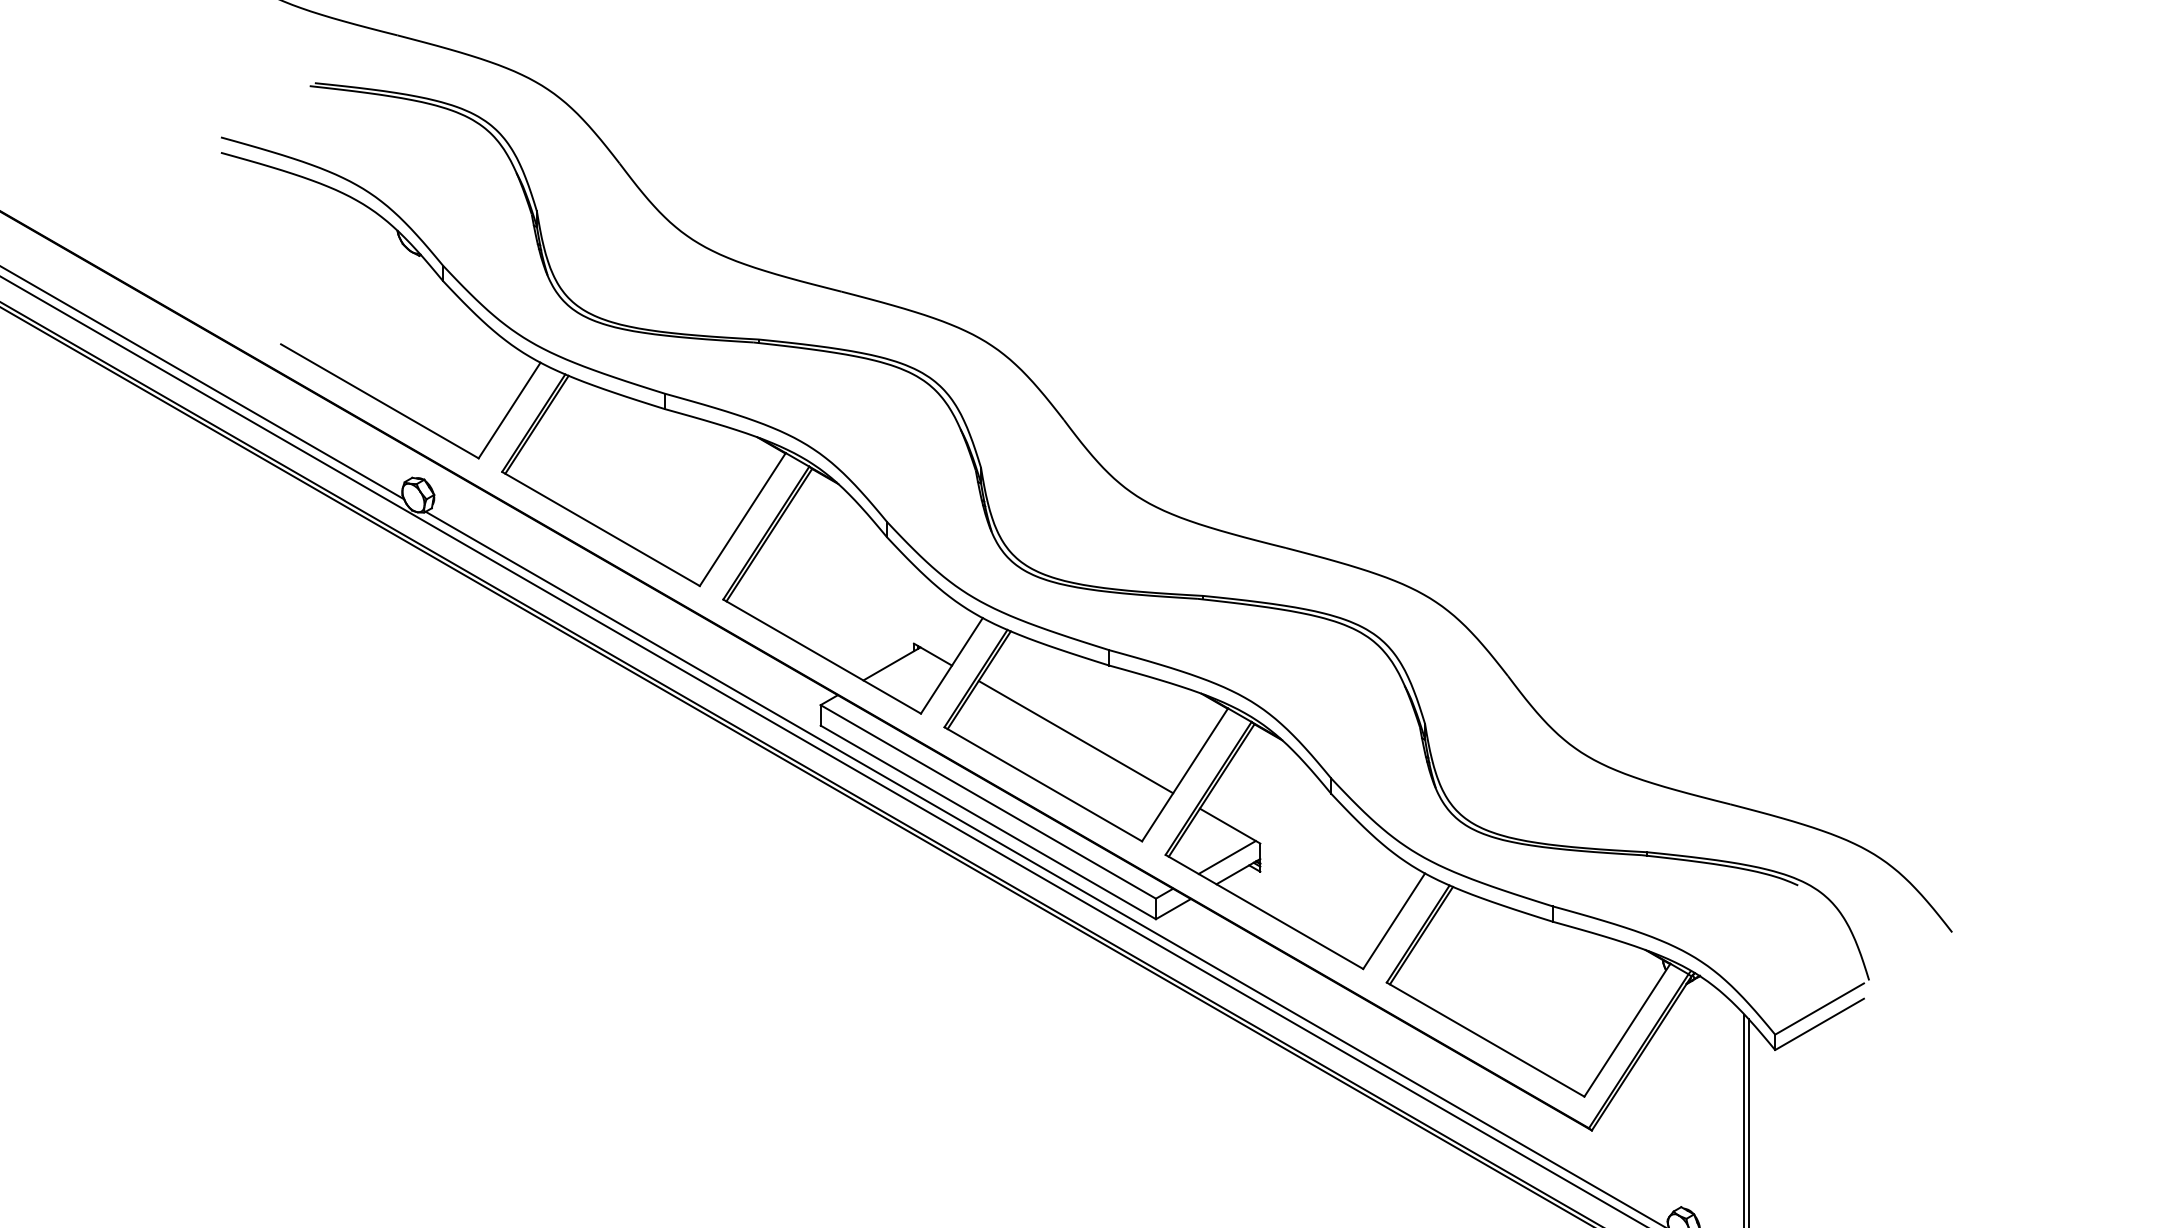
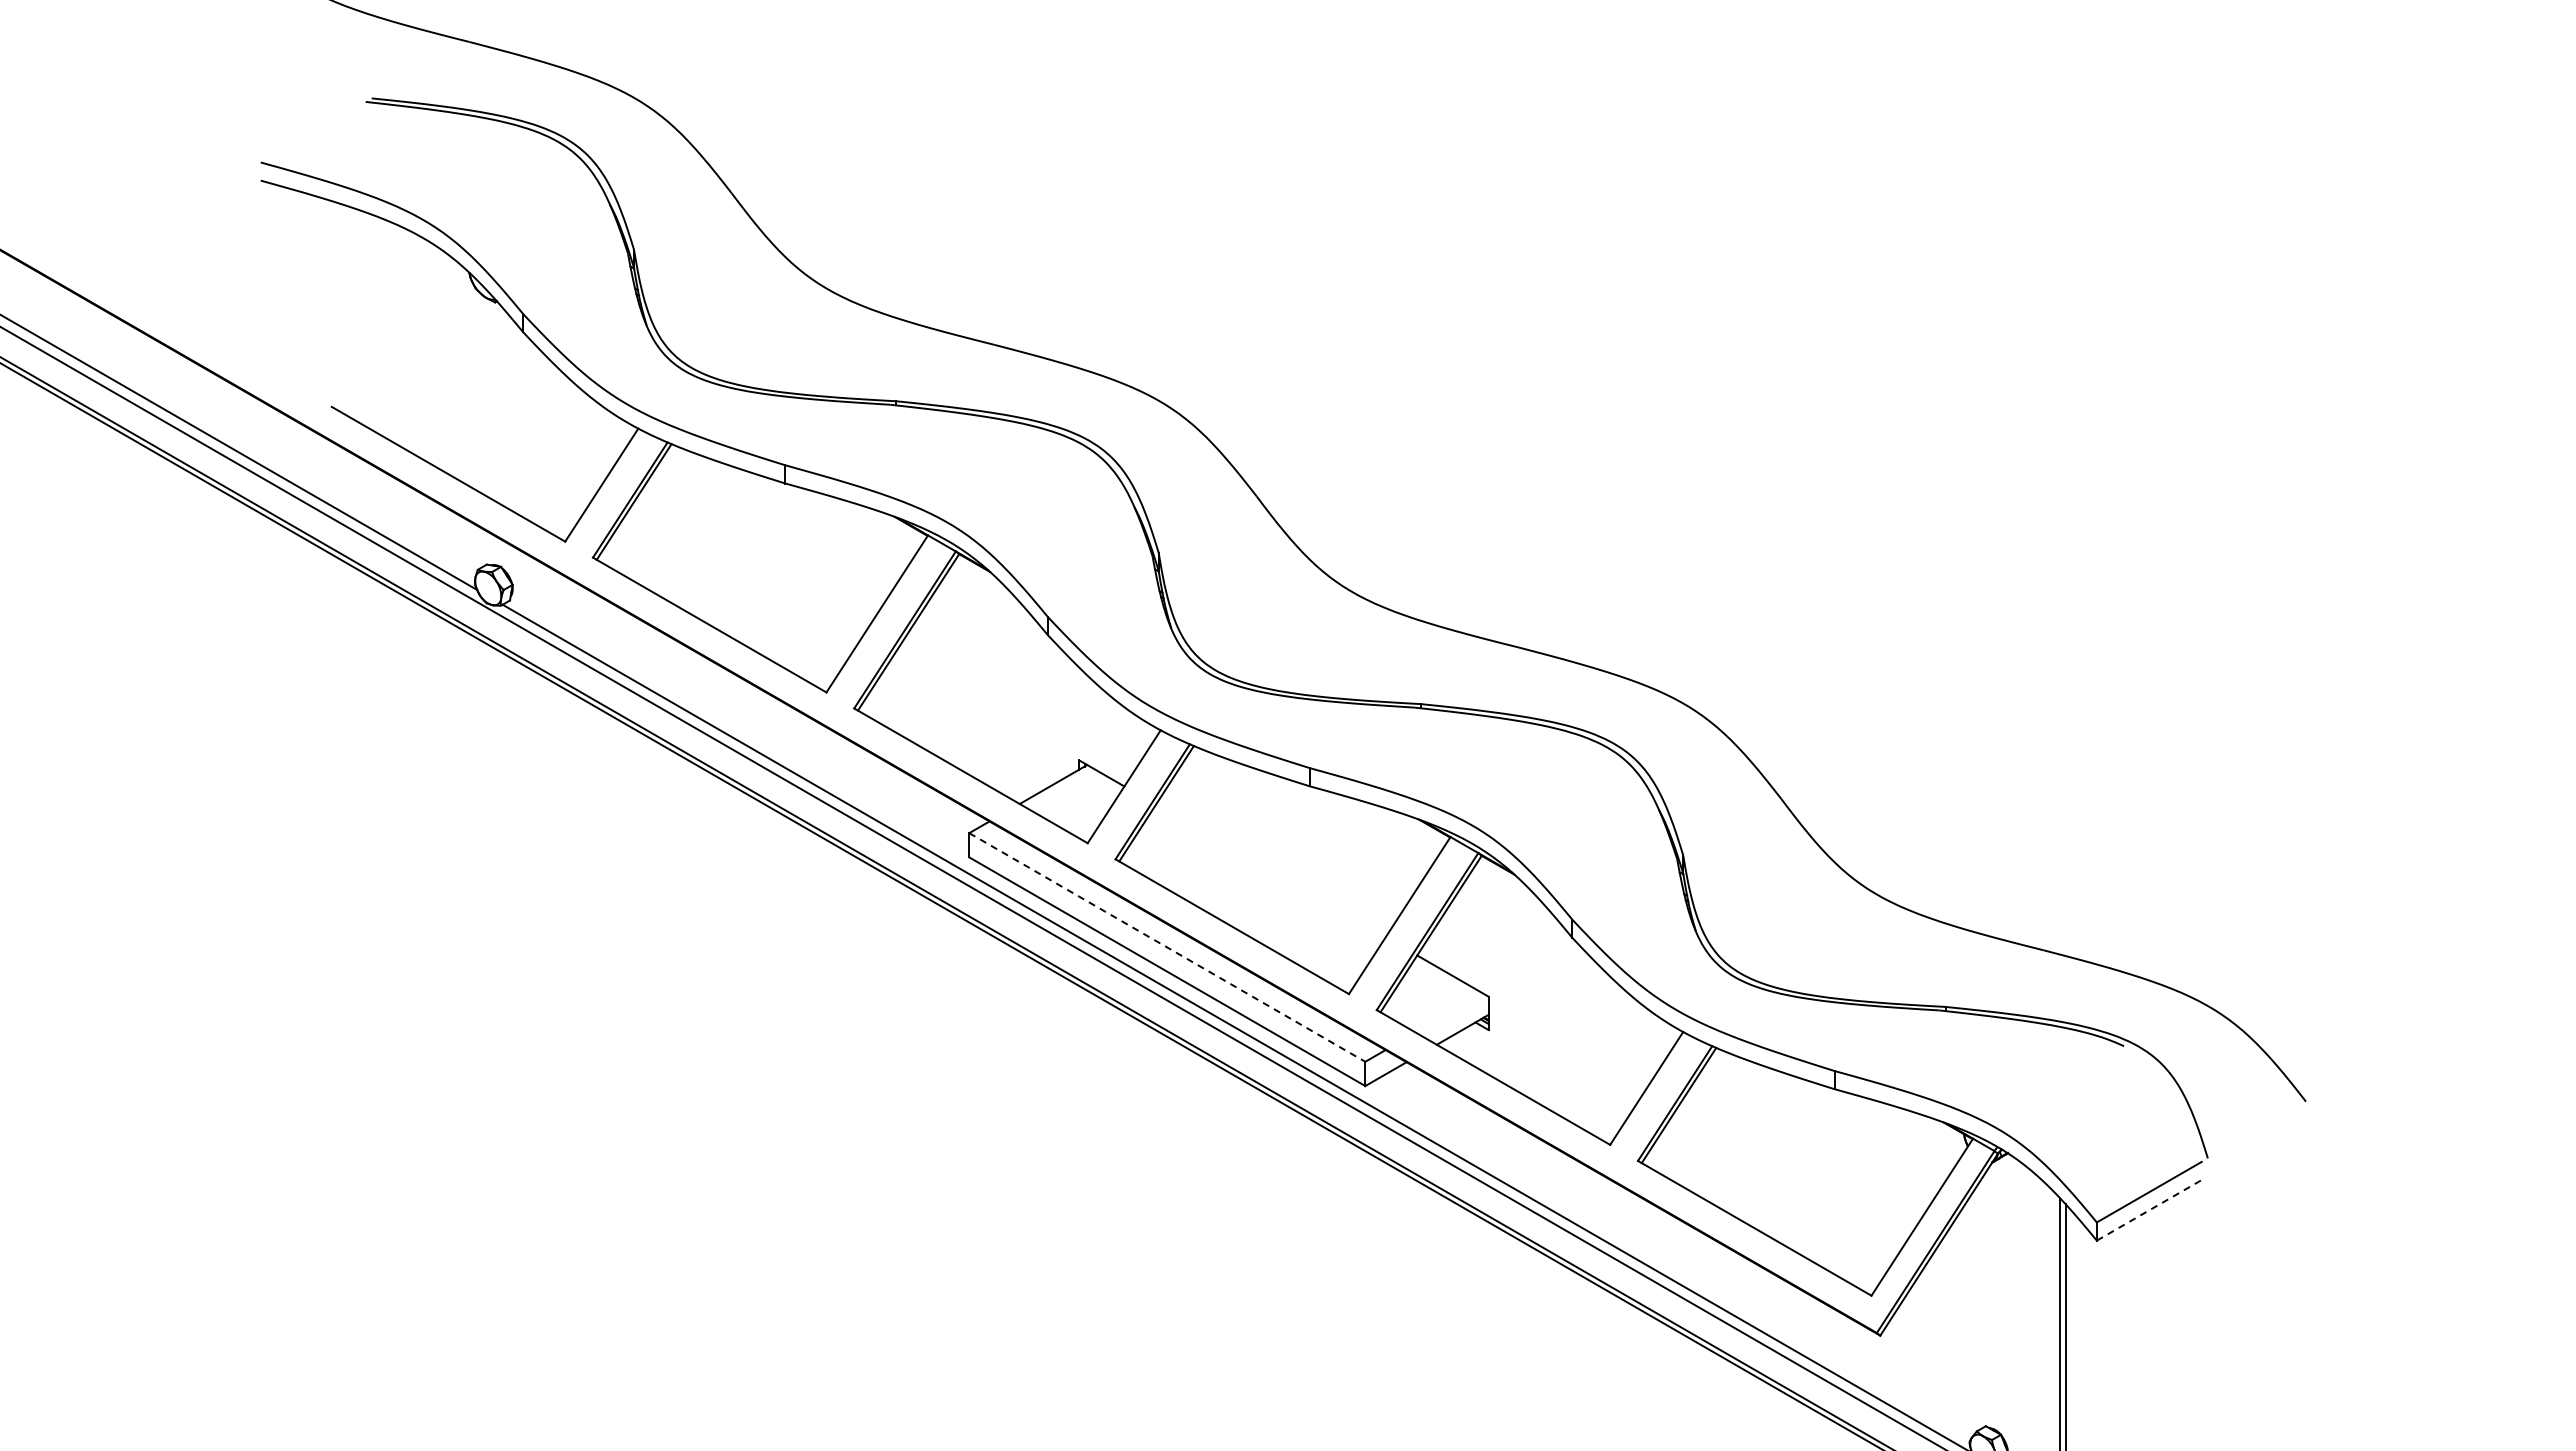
line: (1075, 736) -> (1270, 870), removed
line: (988, 801) -> (1167, 947), solid -> dashed
line: (1227, 856) -> (1449, 1012), removed
line: (1819, 1024) -> (2149, 1210), solid -> dashed

